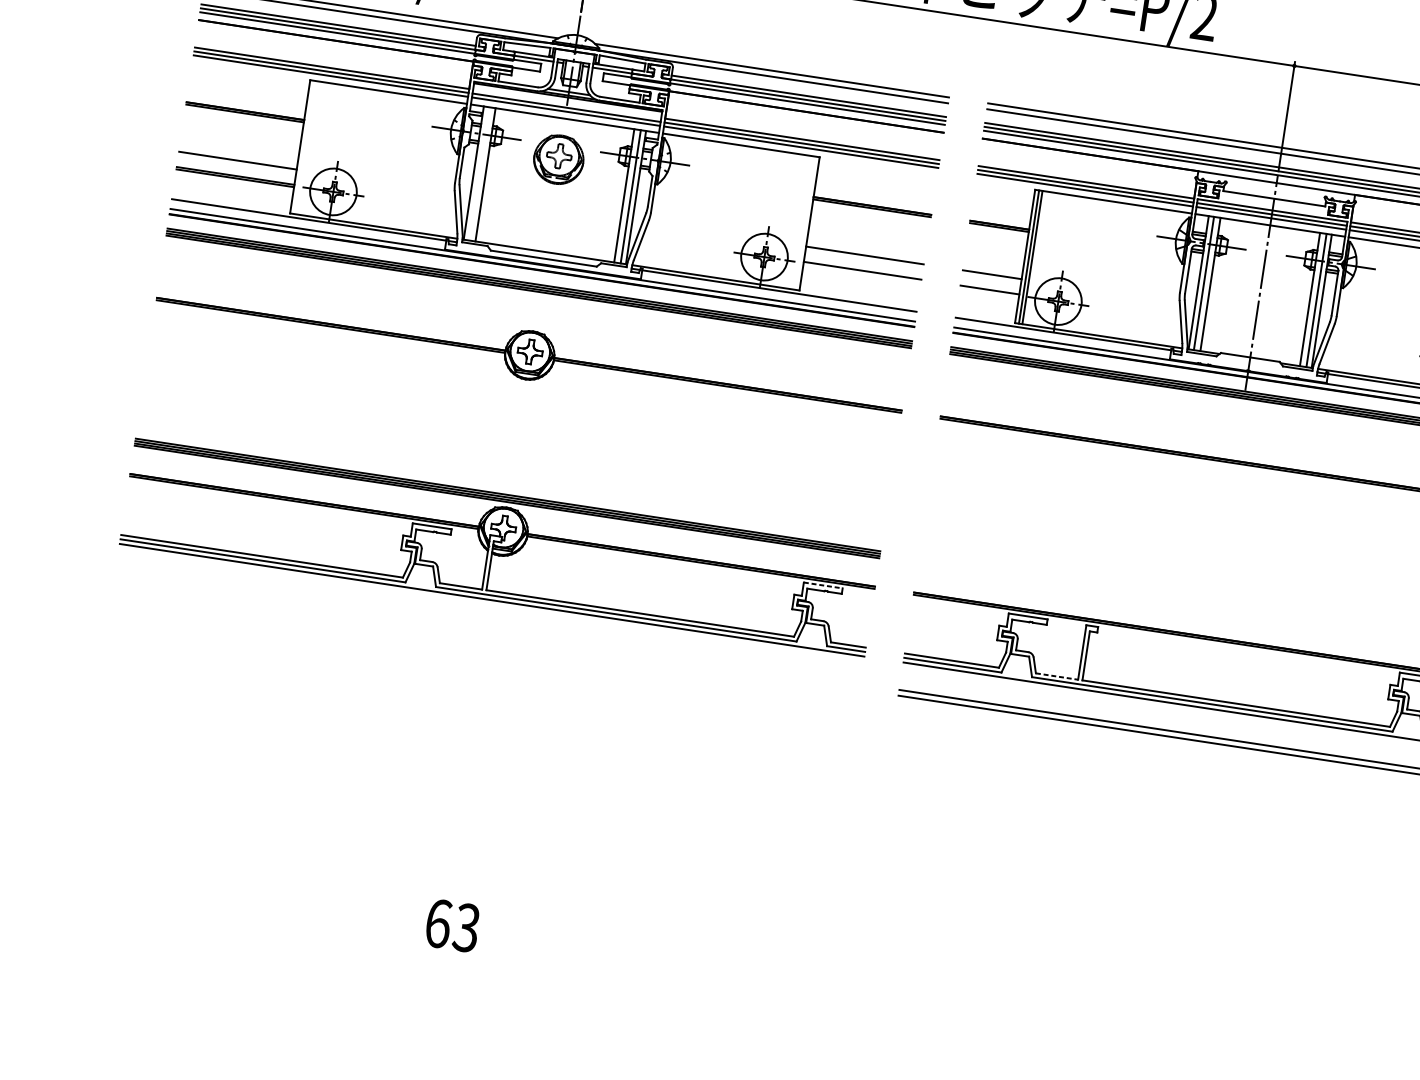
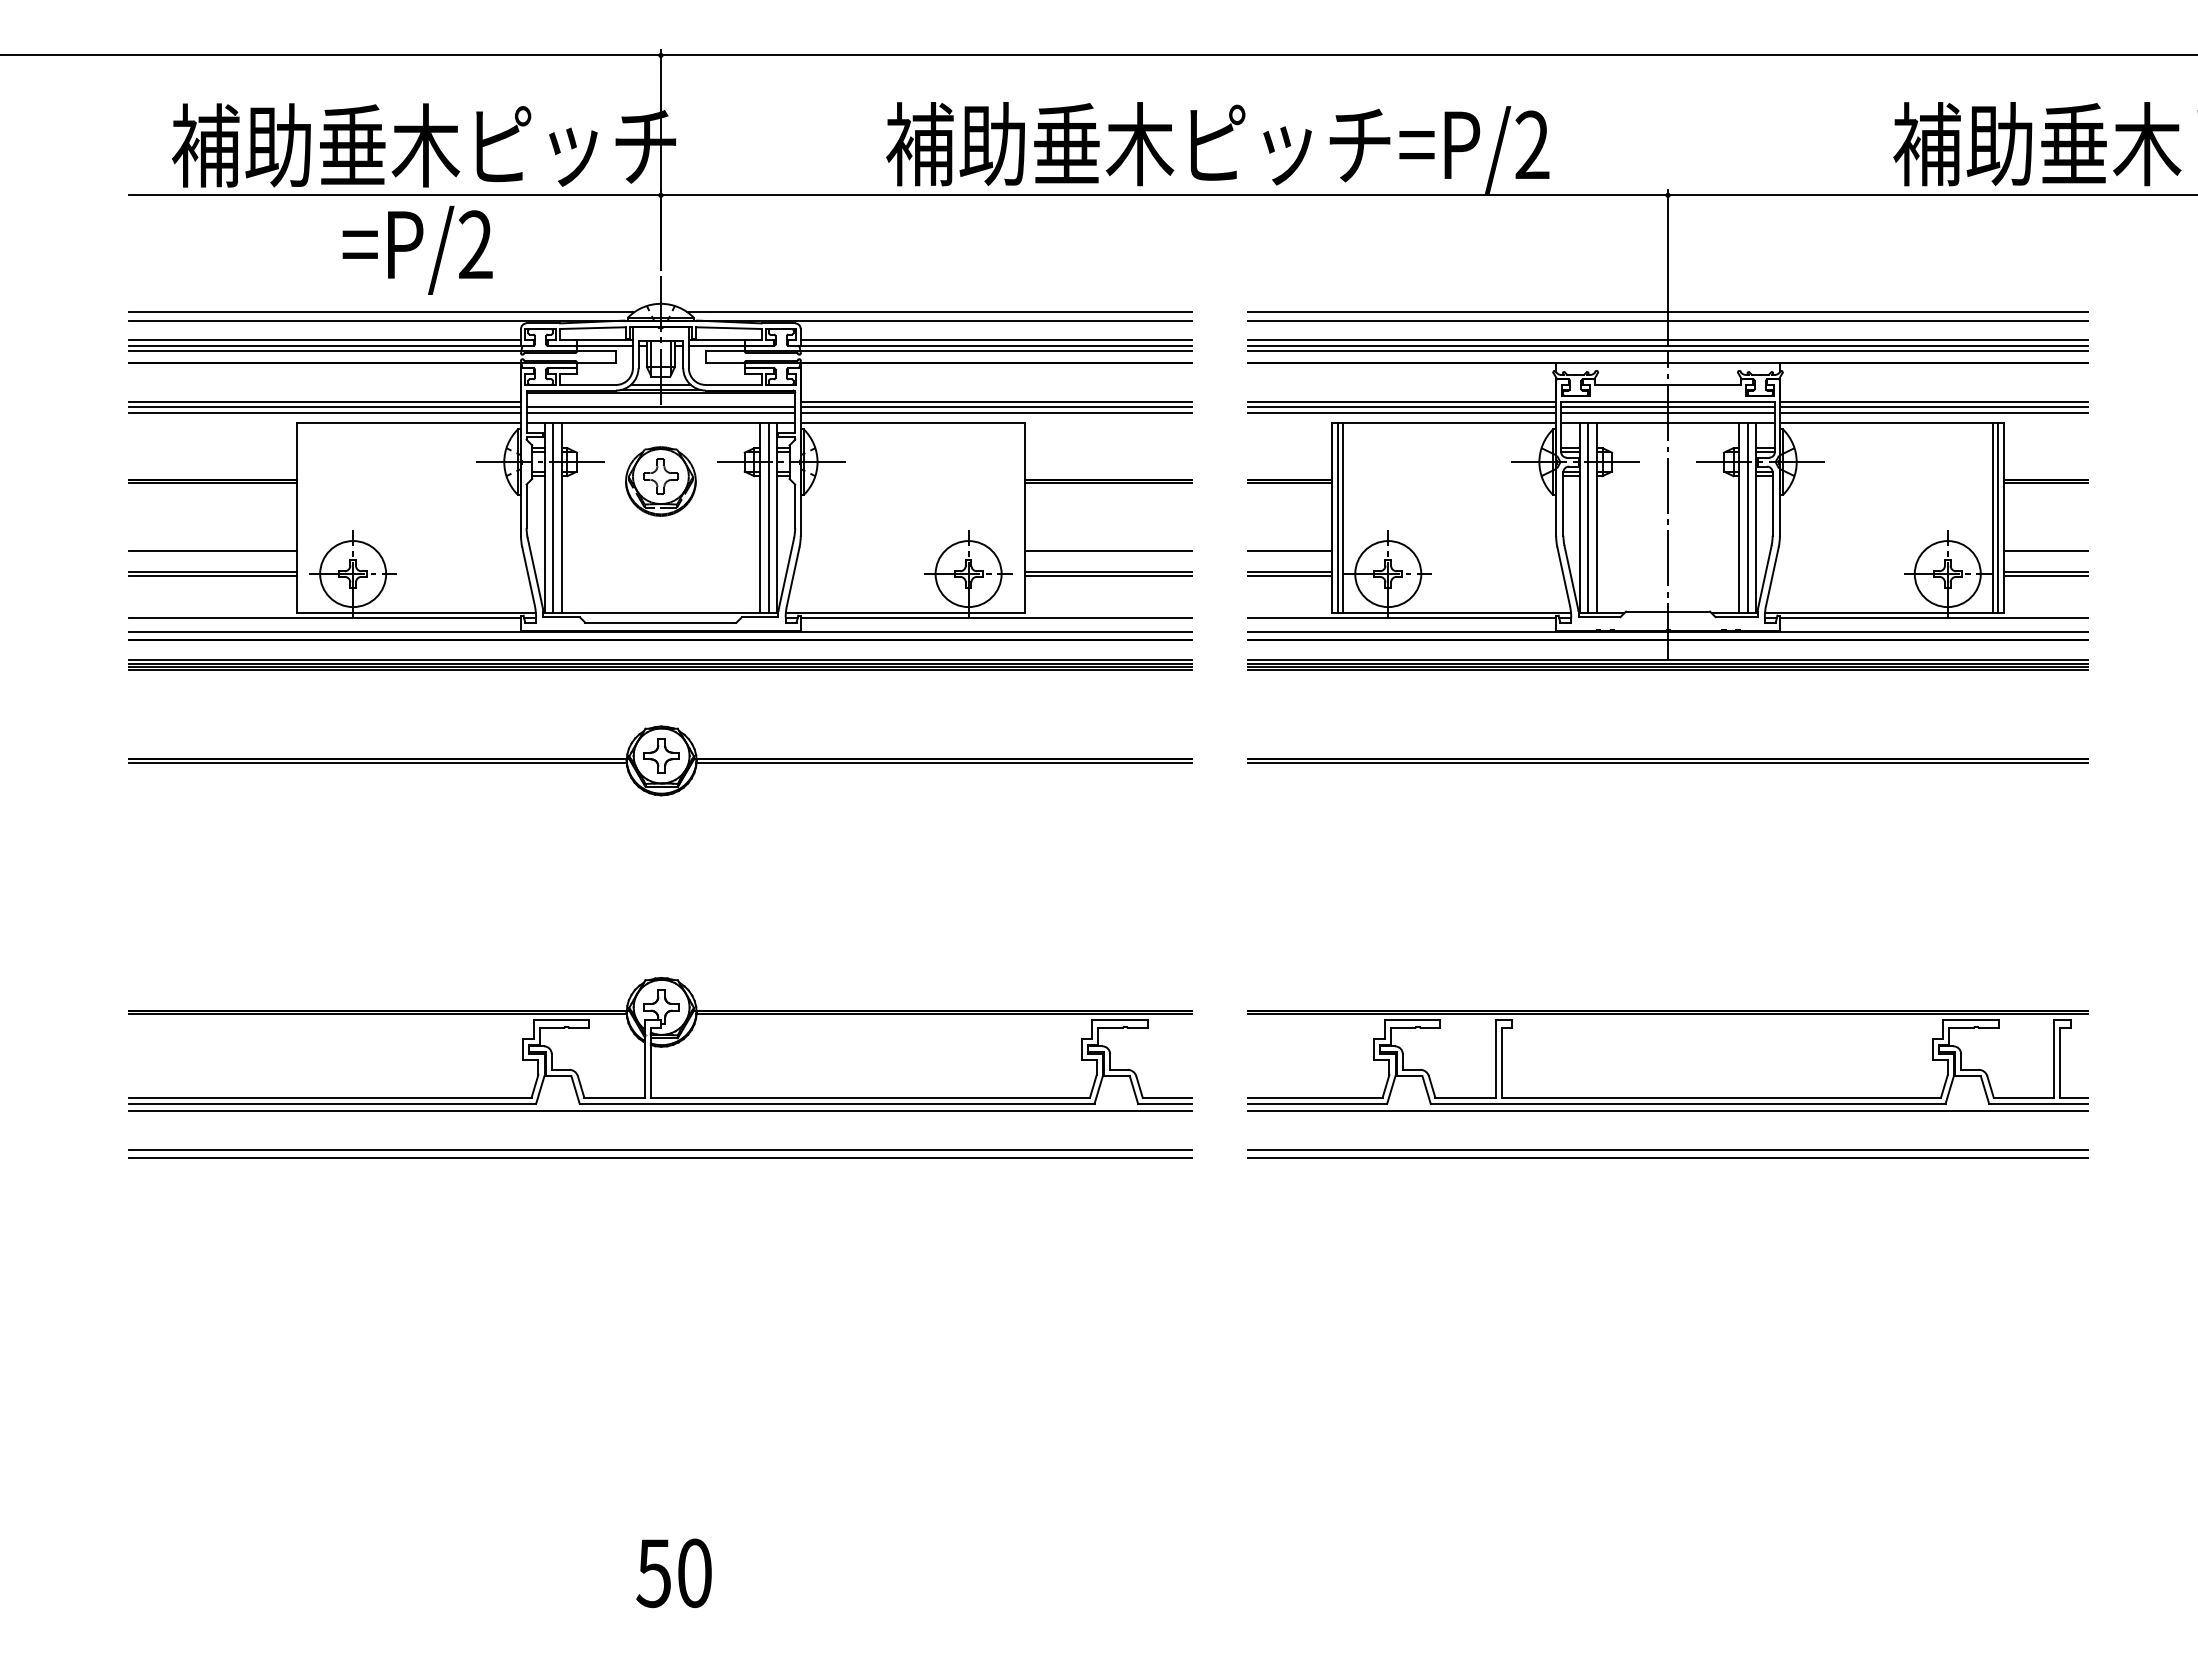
line: (478, 174) -> (552, 518), added
line: (862, 272) -> (1108, 575), added
line: (989, 292) -> (1290, 575), added
part: (507, 497) -> (660, 964), removed
line: (822, 585) -> (1119, 1020), dashed -> solid
part: (487, 630) -> (660, 1153), added
line: (1057, 676) -> (1466, 1097), dashed -> solid
text: (451, 925) -> (673, 1573), 63 -> 50

